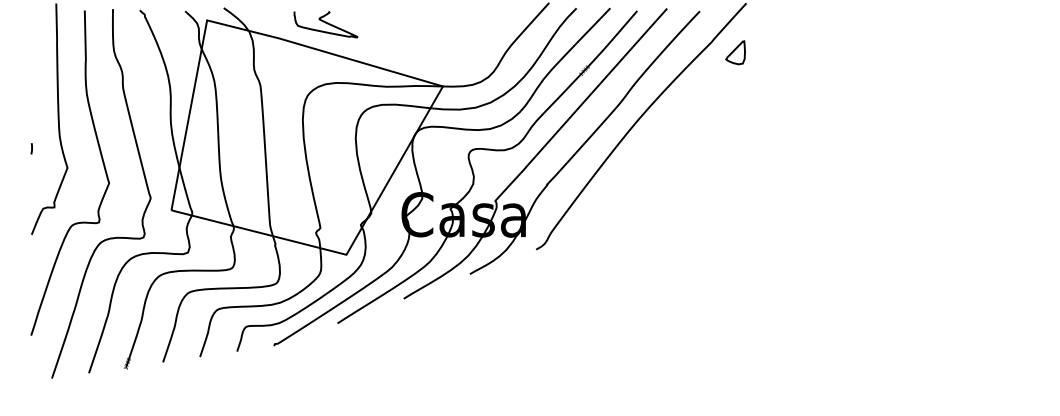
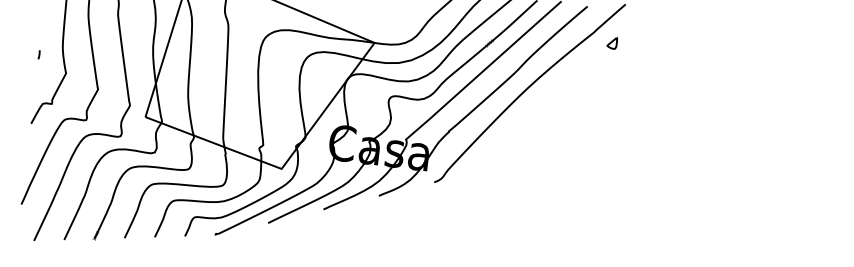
part: (735, 52) -> (612, 42), size x0.6

